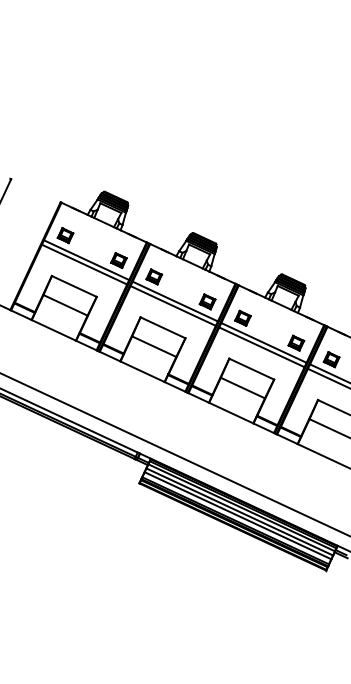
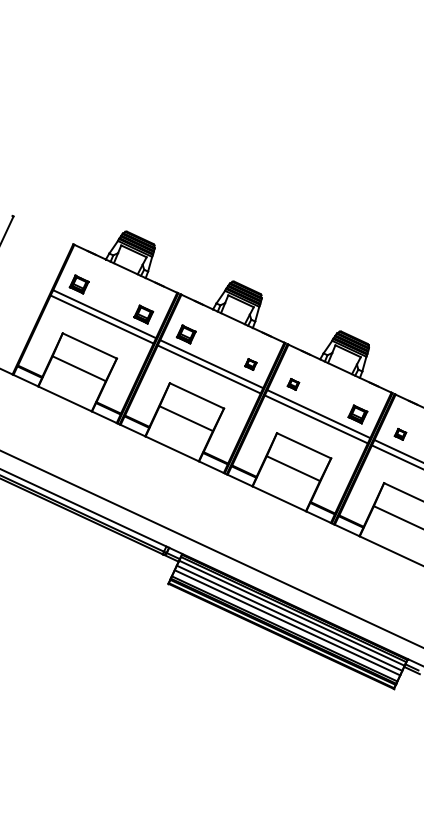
part: (207, 301) -> (250, 364), size x0.6
part: (242, 318) -> (293, 384), size x0.6
part: (331, 359) -> (400, 434), size x0.6

